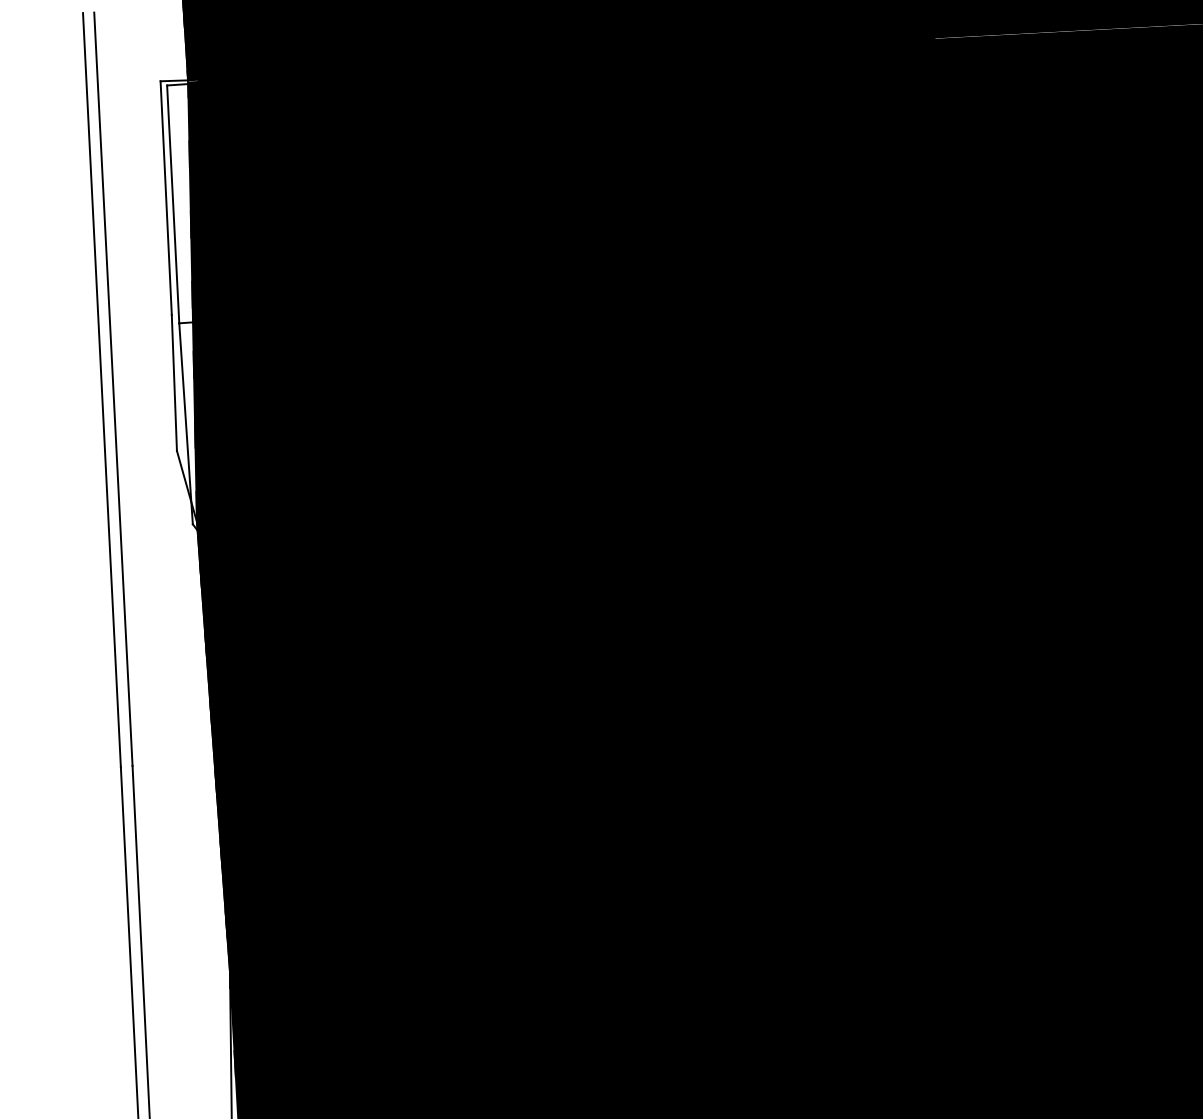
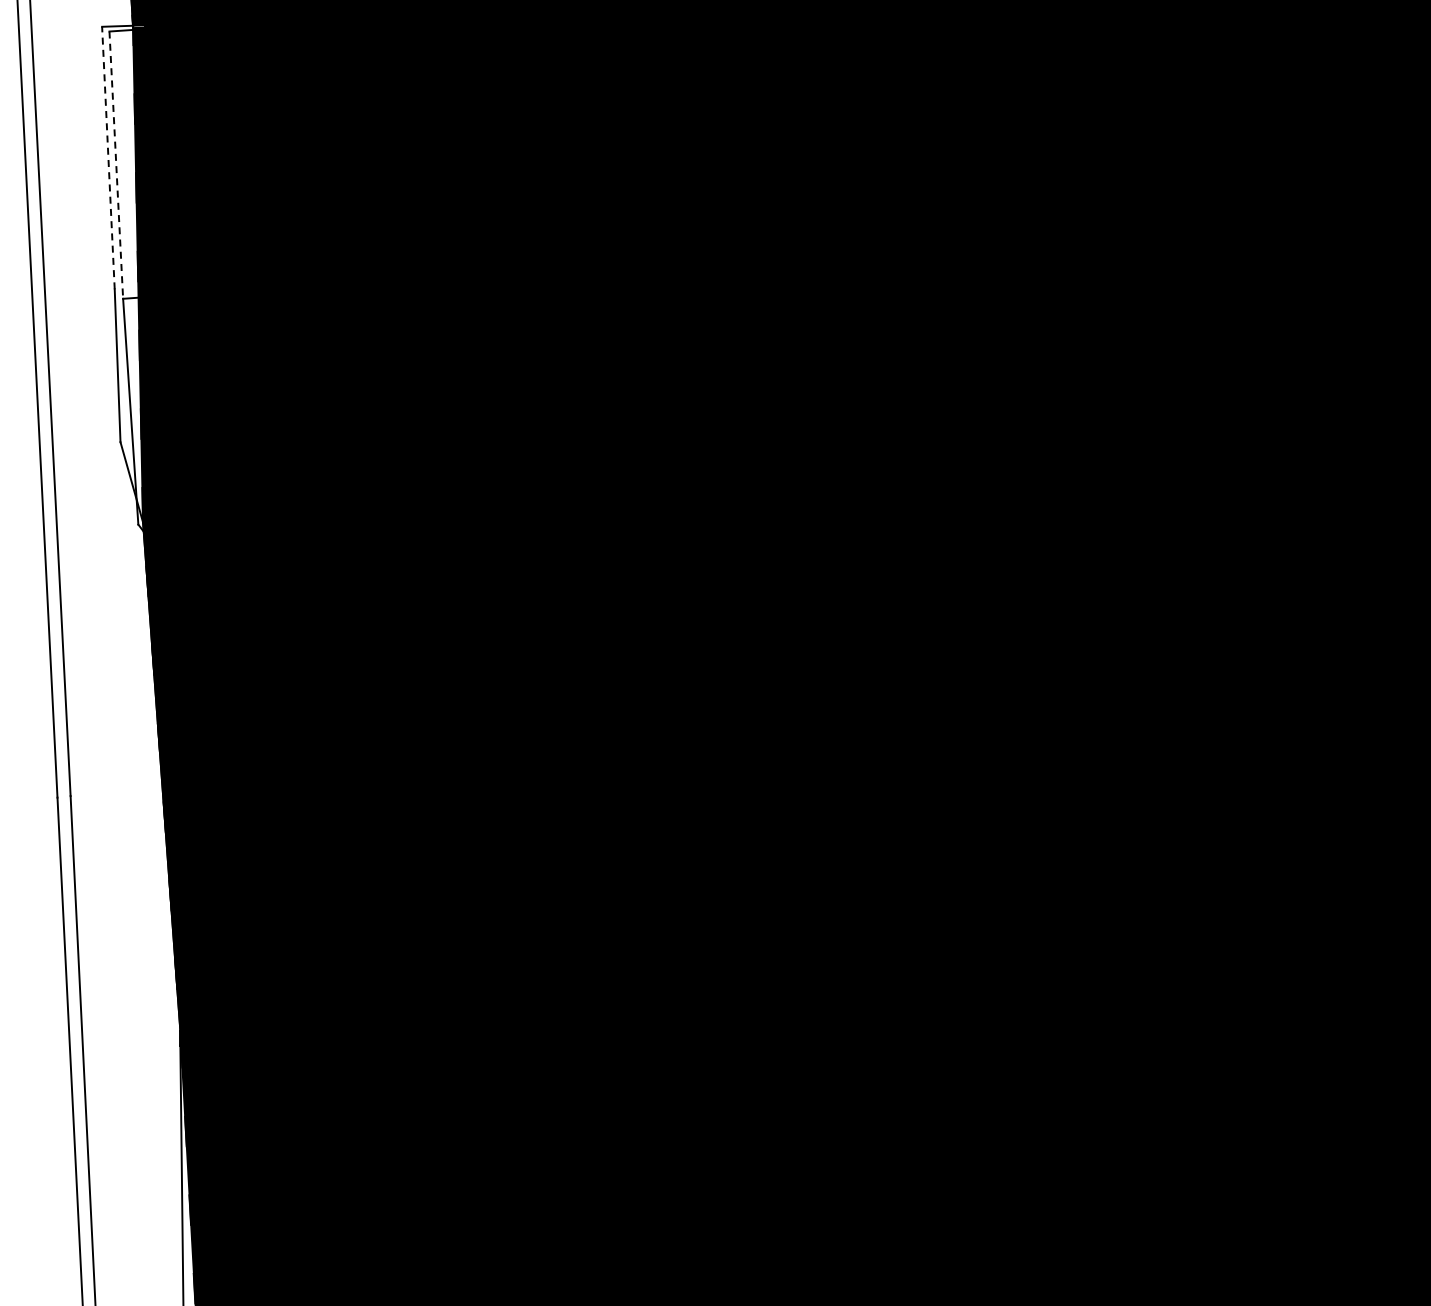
line: (166, 197) -> (108, 157), solid -> dashed
line: (173, 204) -> (116, 165), solid -> dashed

